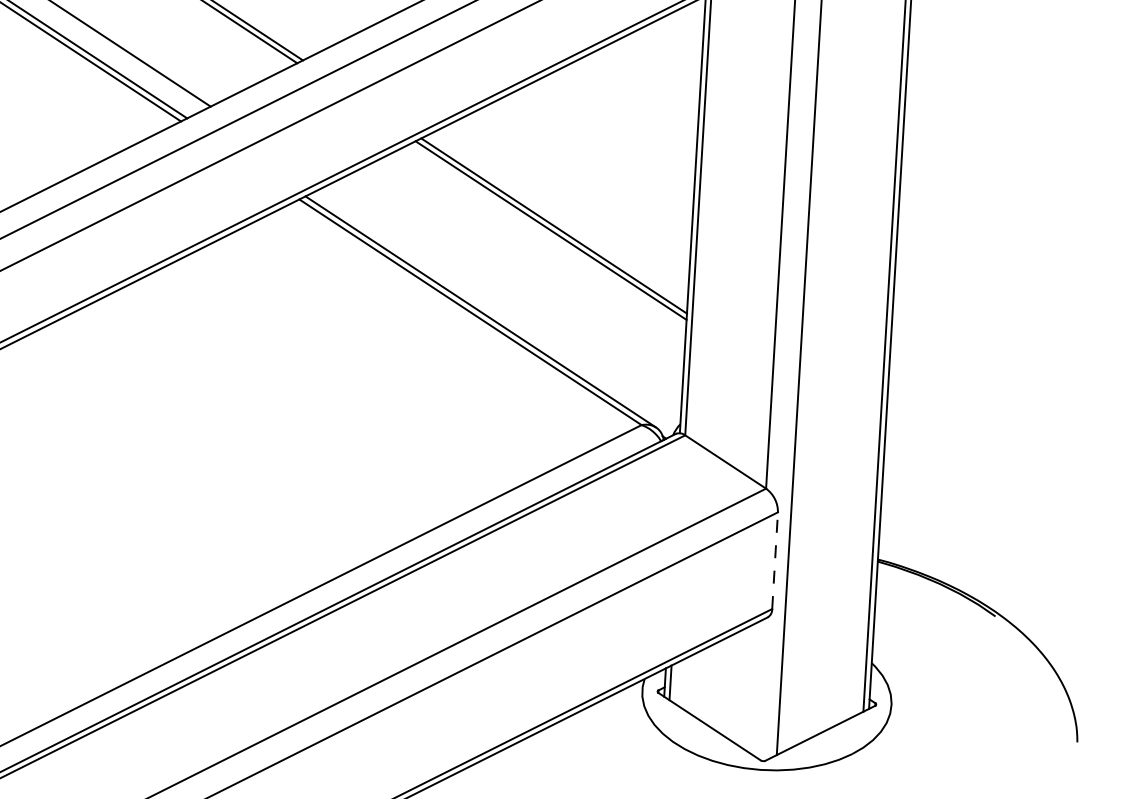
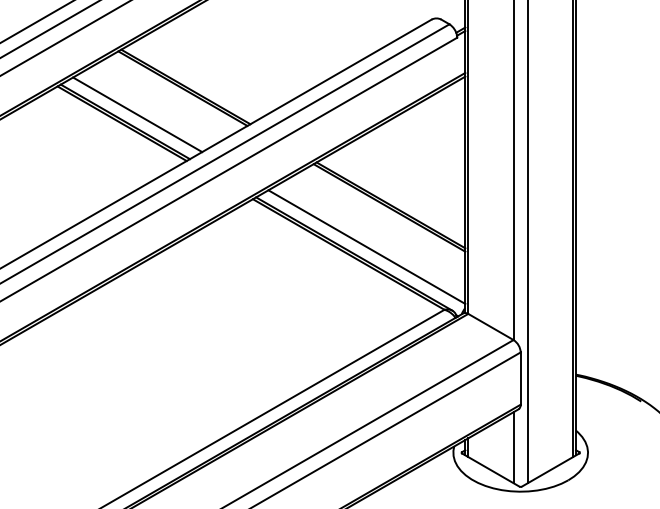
line: (504, 299) -> (366, 246), added
line: (774, 560) -> (520, 378), dashed -> solid
line: (754, 687) -> (513, 447), added

